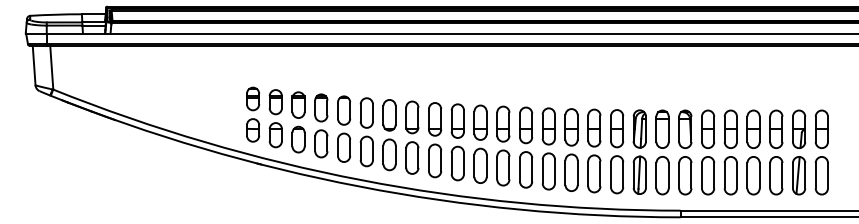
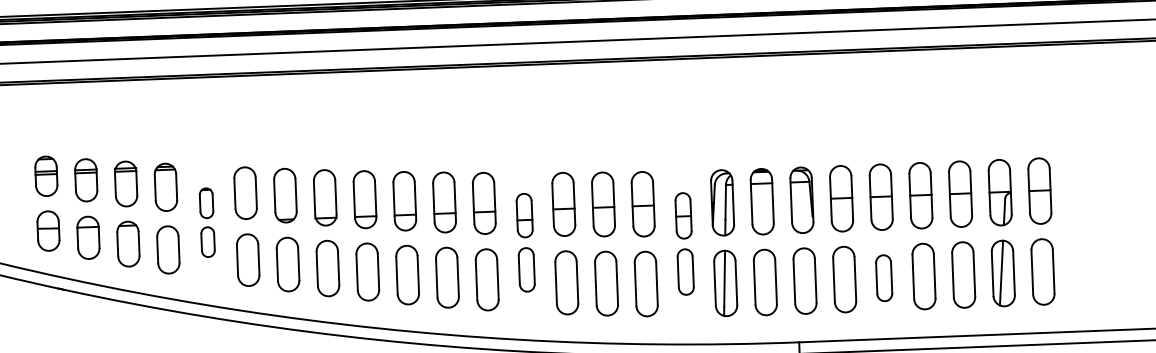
part: (344, 128) -> (207, 221), size x0.6
part: (526, 147) -> (526, 242), size x0.7
part: (617, 151) -> (685, 243), size x0.7
part: (730, 175) -> (883, 277), size x0.7

